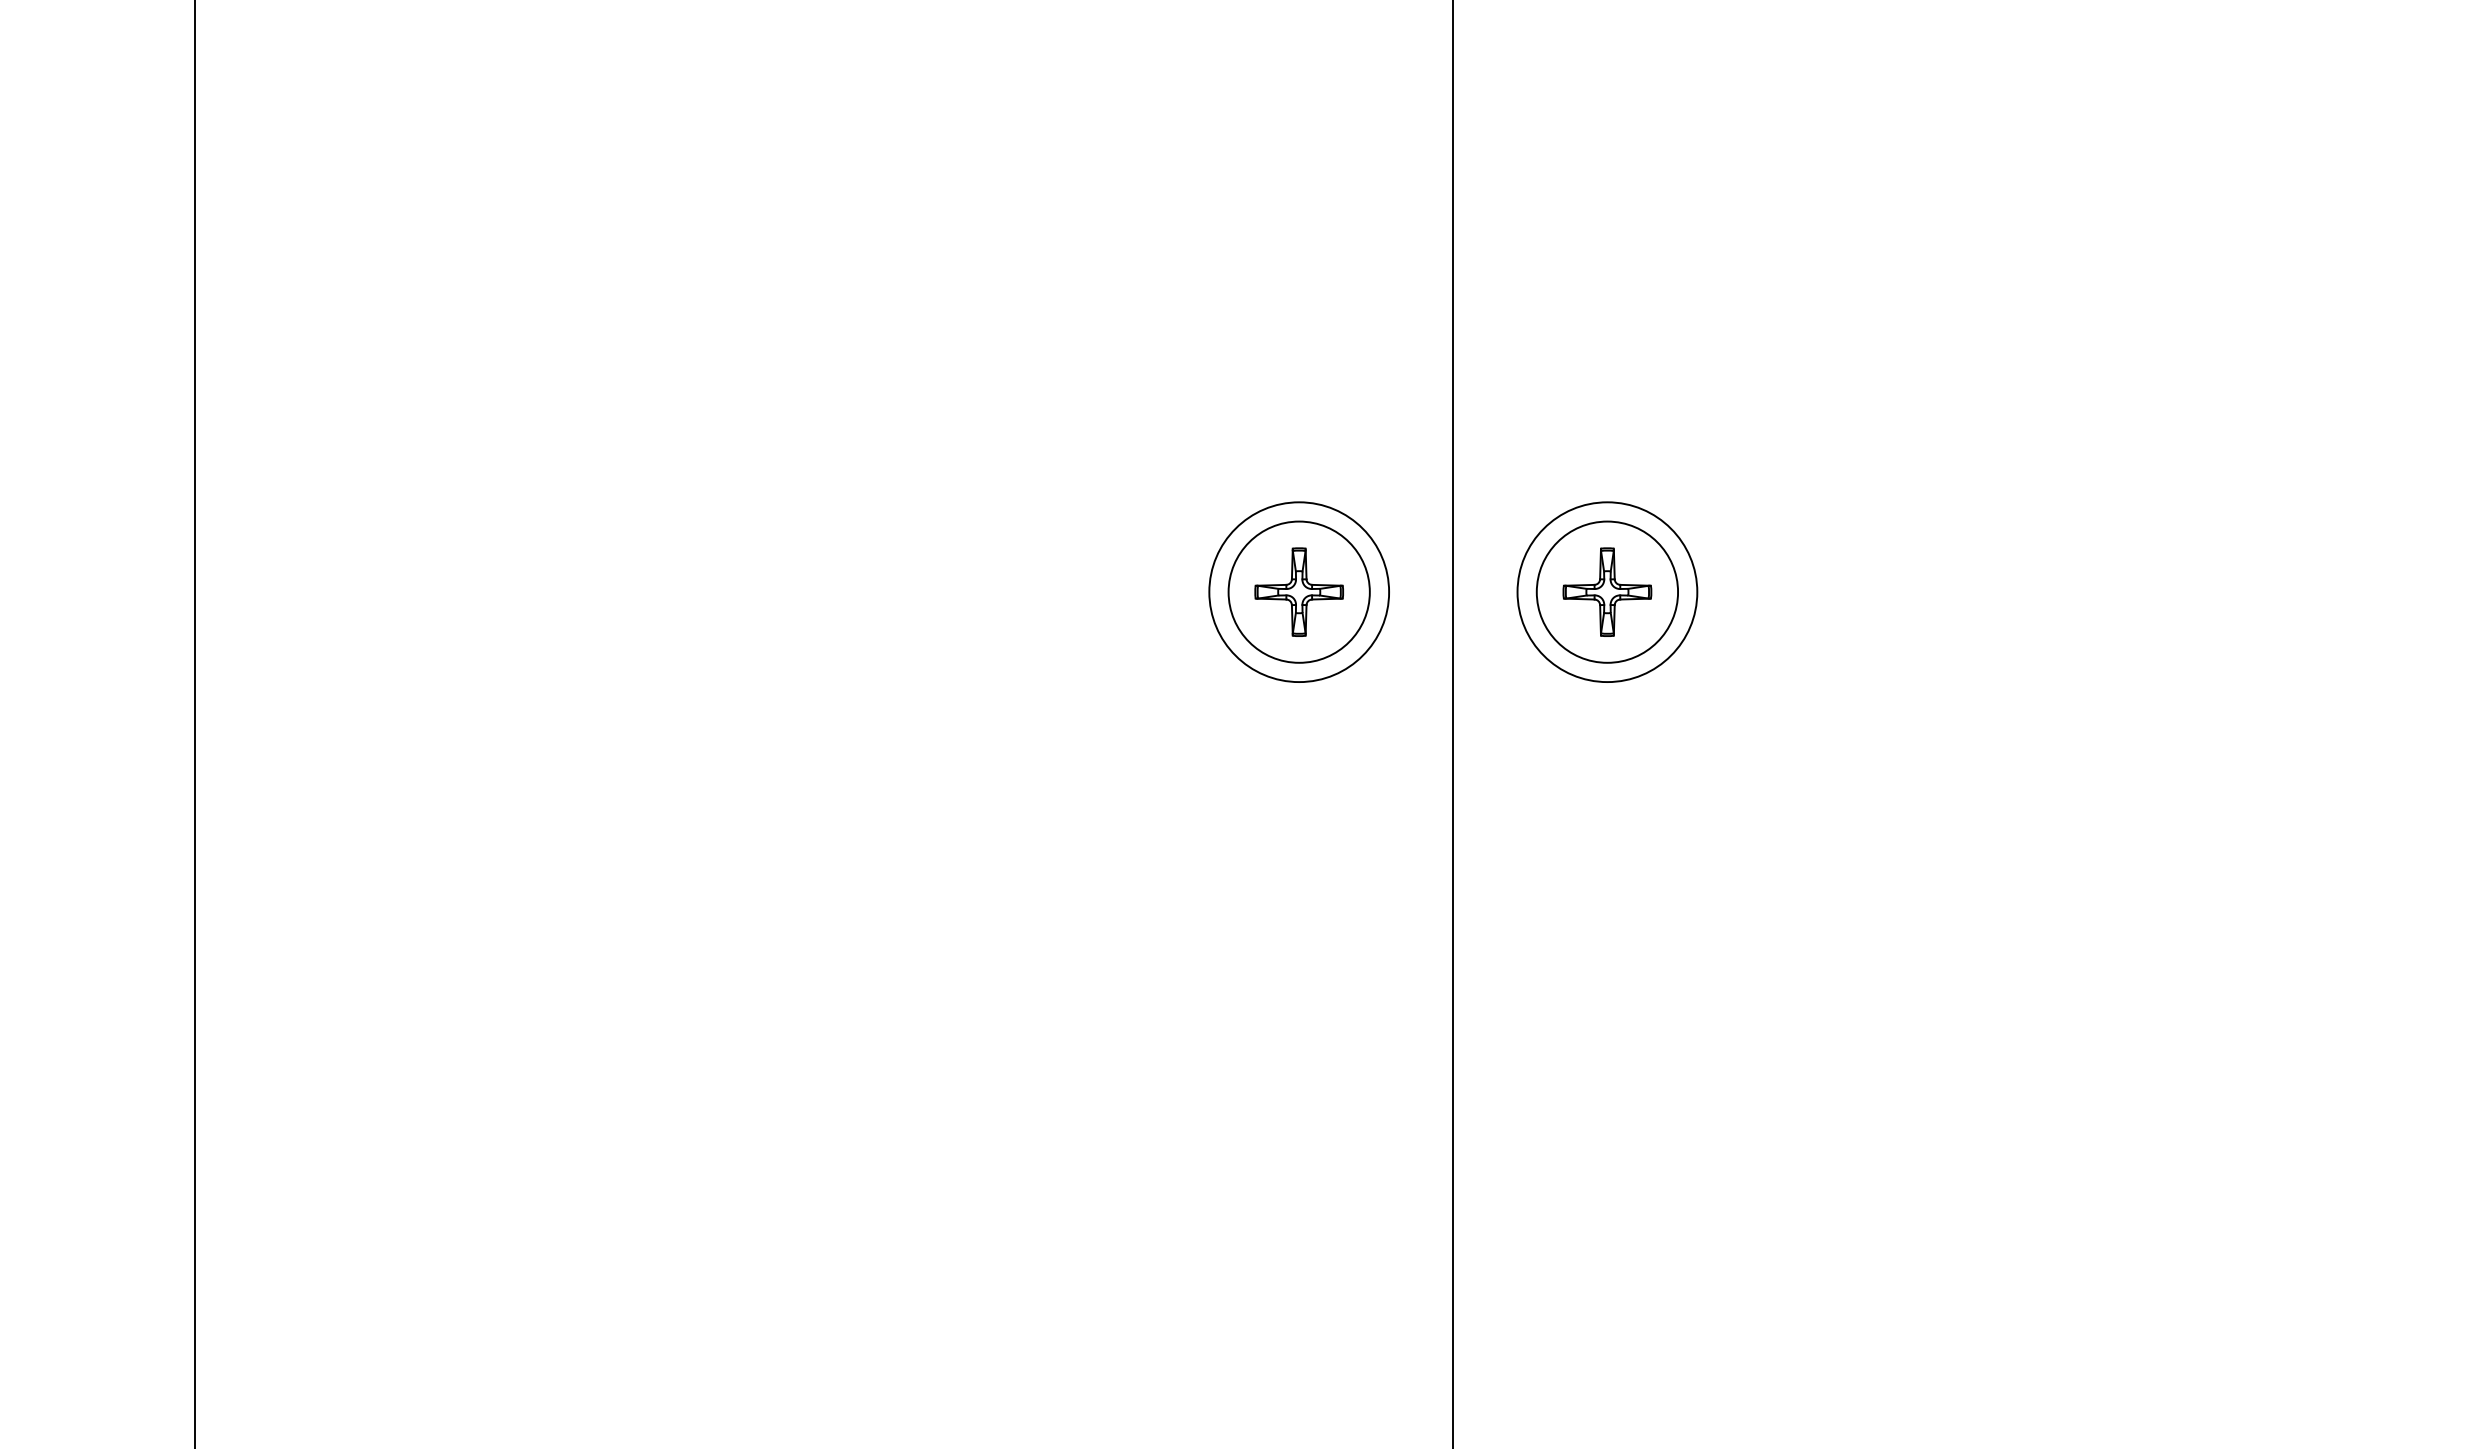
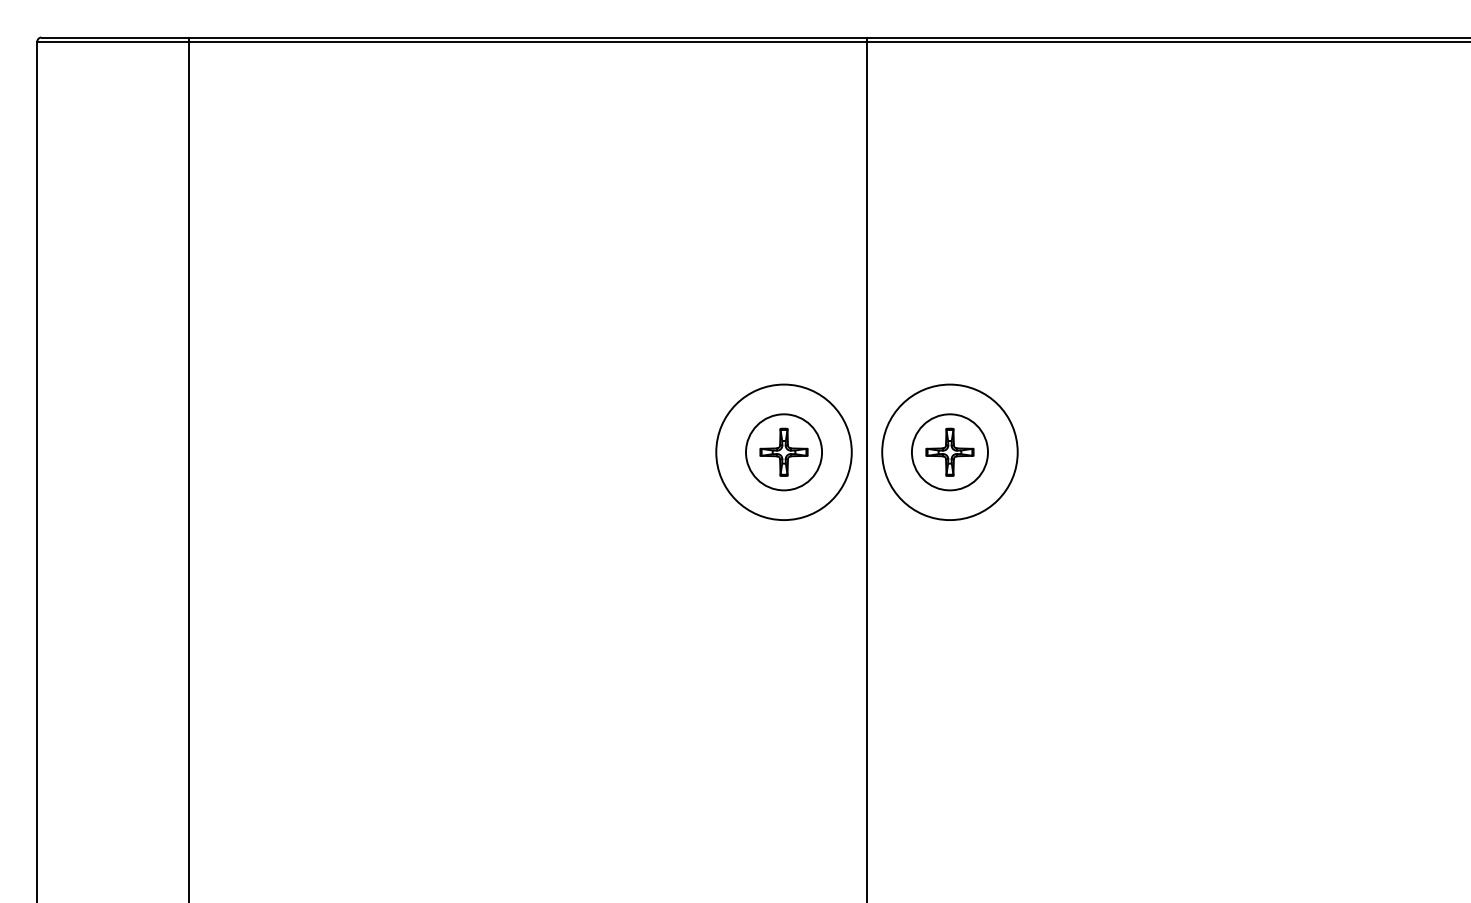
circle: (1298, 590) -> (783, 451), size x1.4
circle: (1606, 590) -> (949, 451), size x1.4

